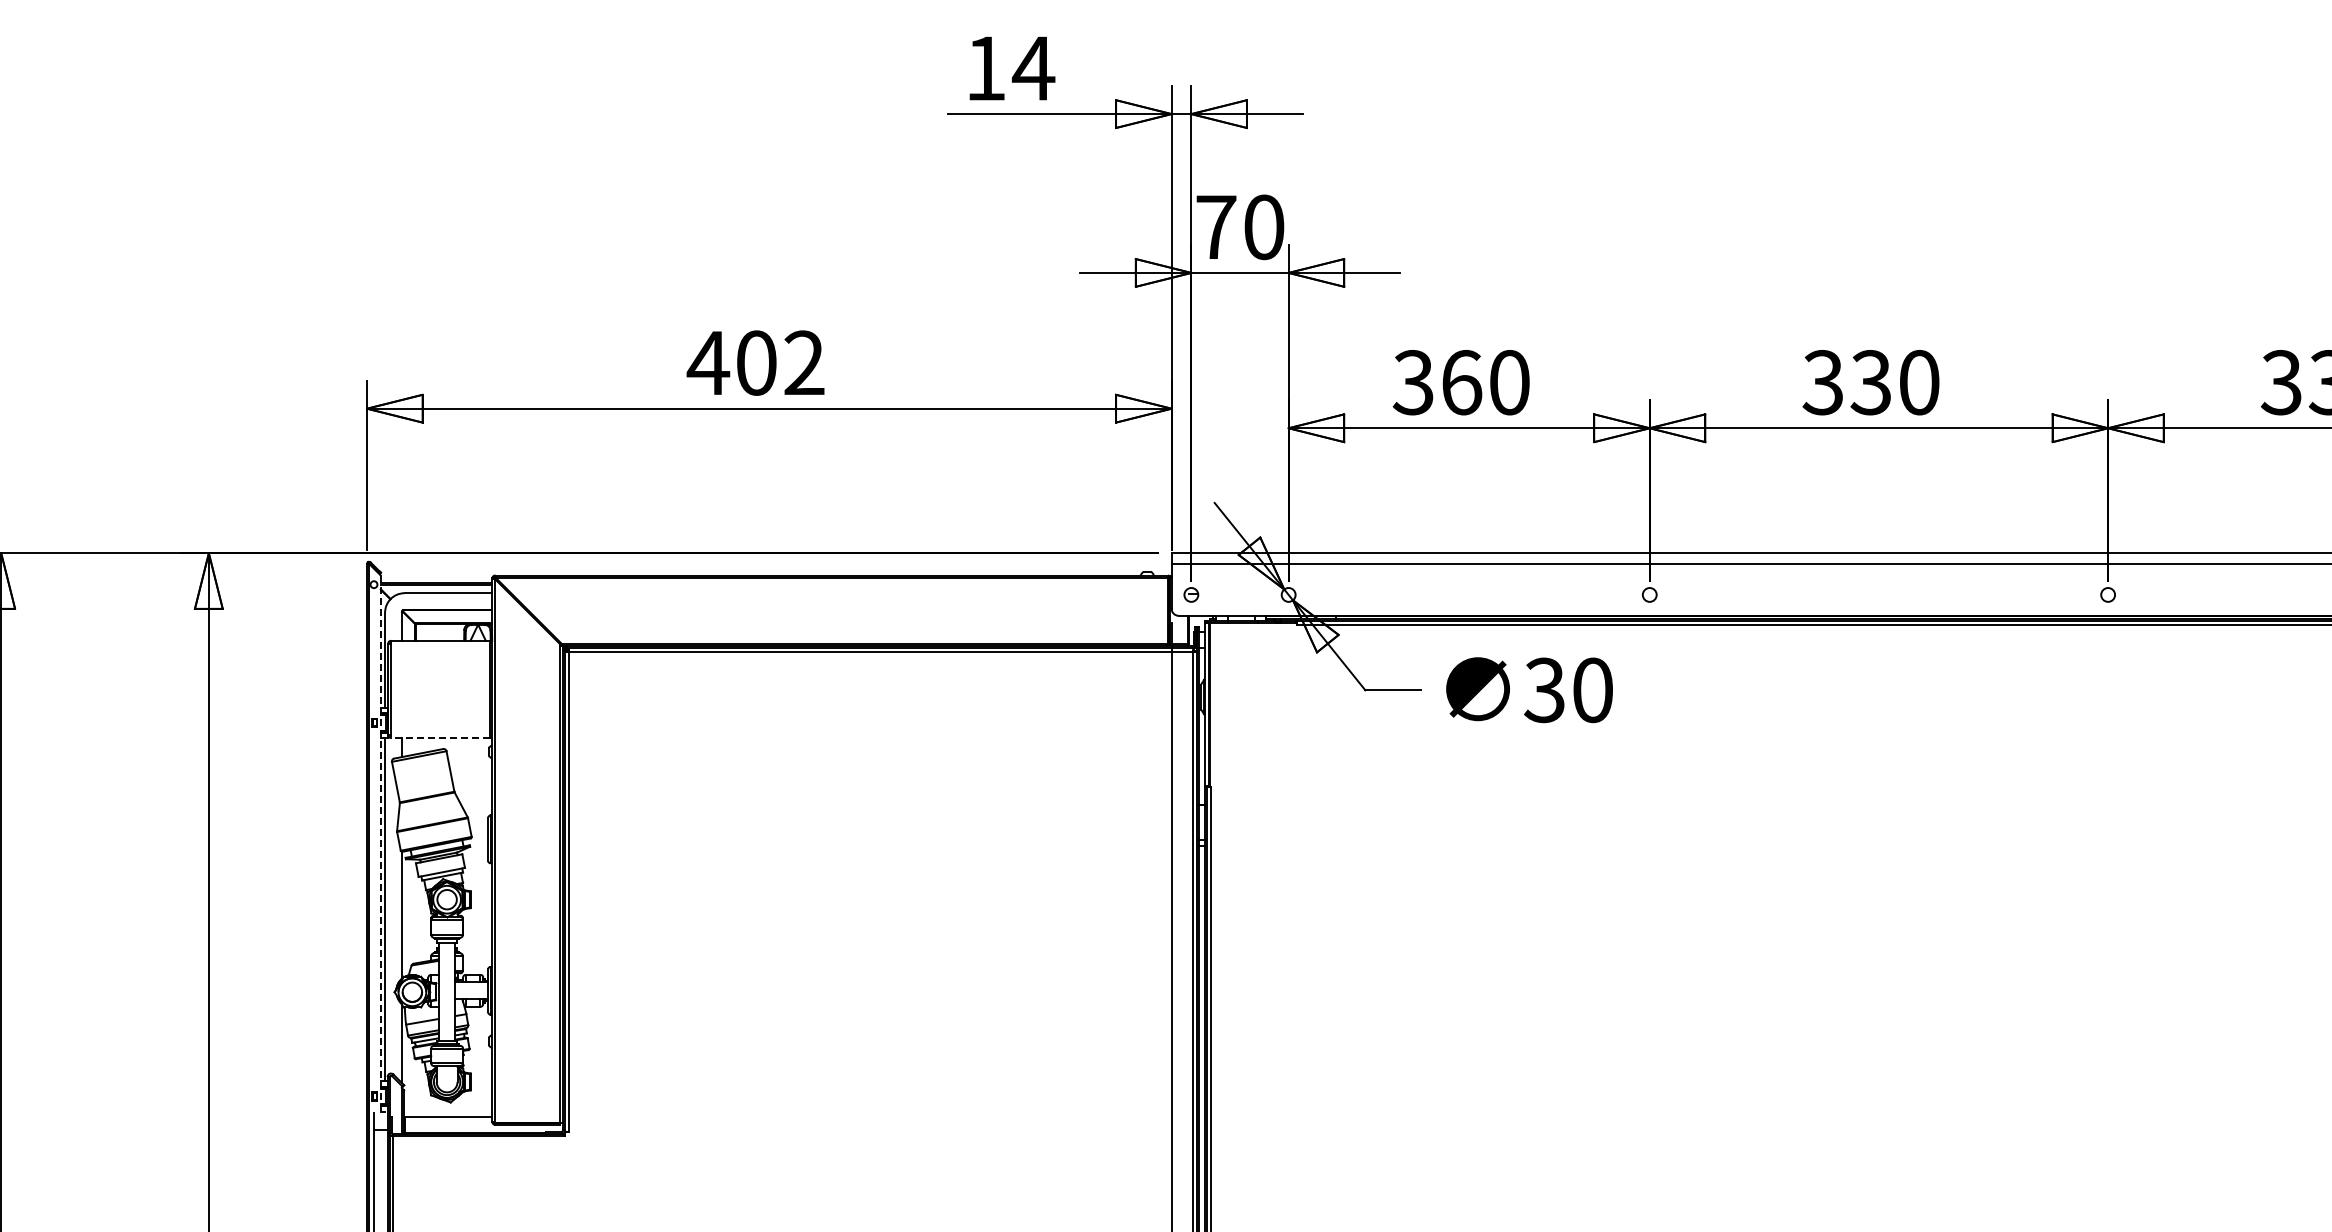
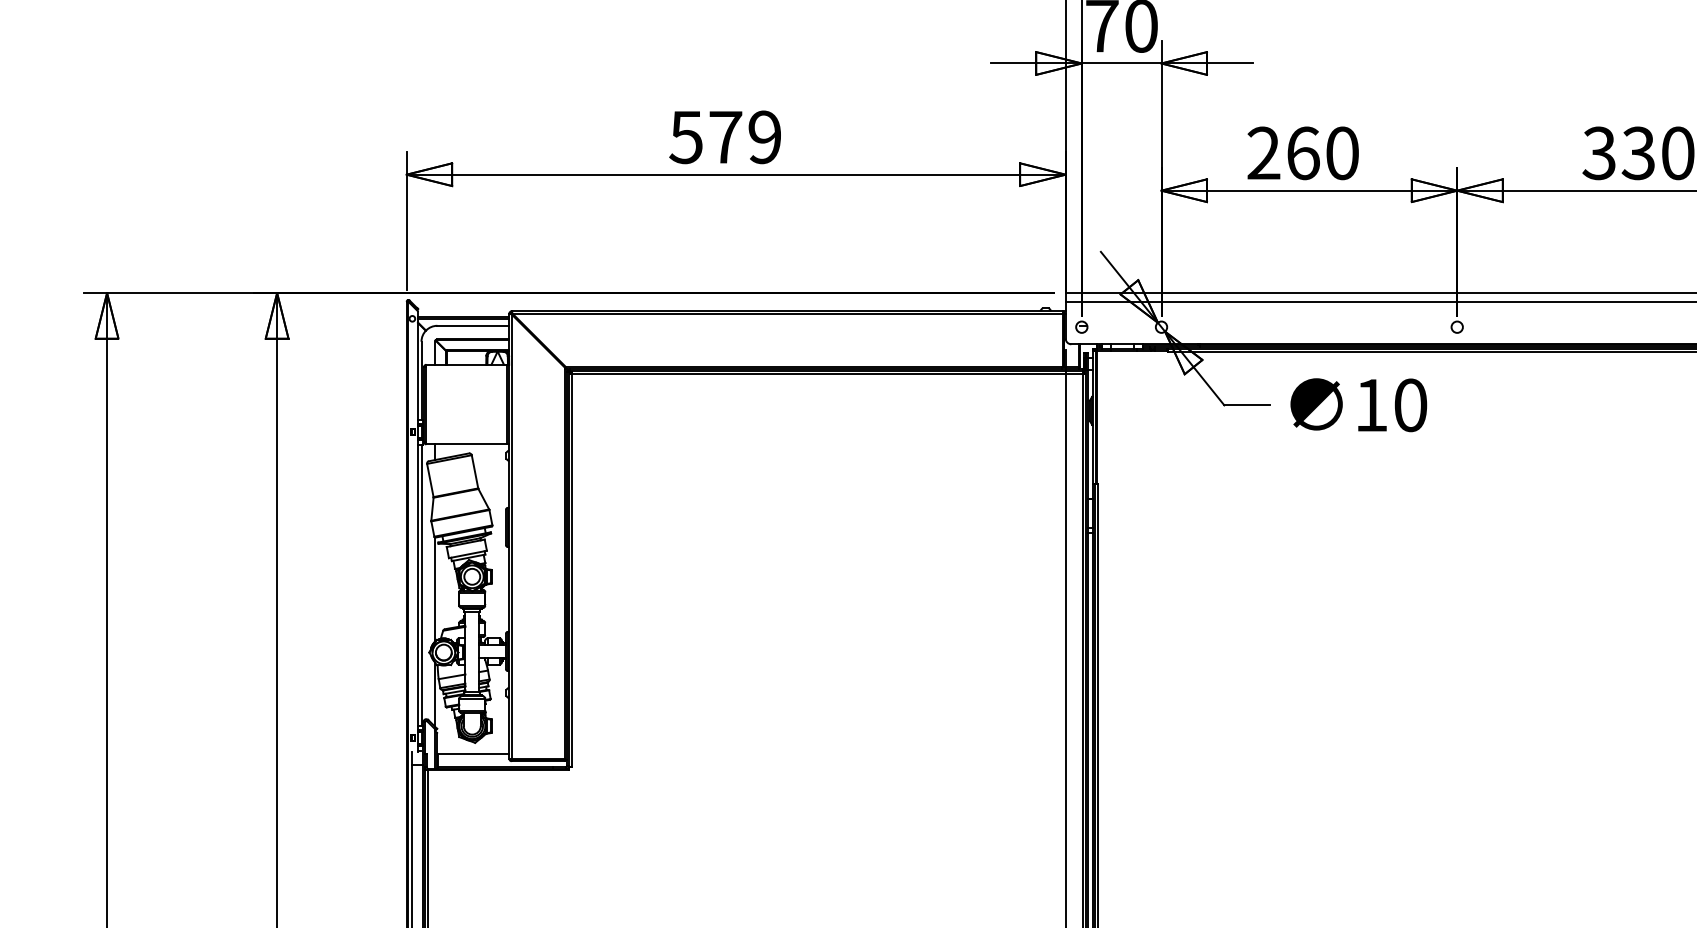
text: (755, 362) -> (724, 136), 402 -> 579
text: (1412, 382) -> (1262, 153), 360 -> 260
text: (1544, 690) -> (1371, 405), 30 -> 10
line: (439, 738) -> (466, 444), dashed -> solid
line: (380, 844) -> (417, 531), dashed -> solid

